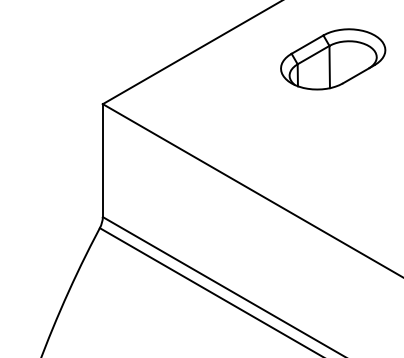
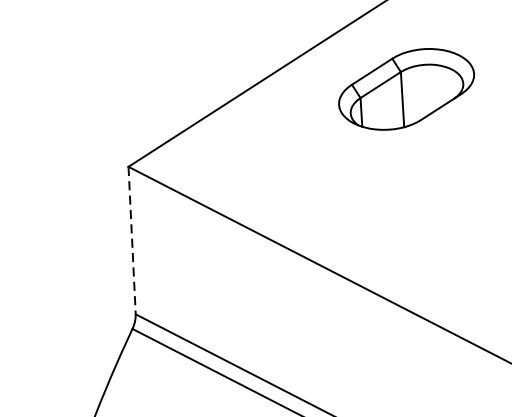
part: (333, 59) -> (407, 89), moved
line: (102, 161) -> (131, 241), solid -> dashed

